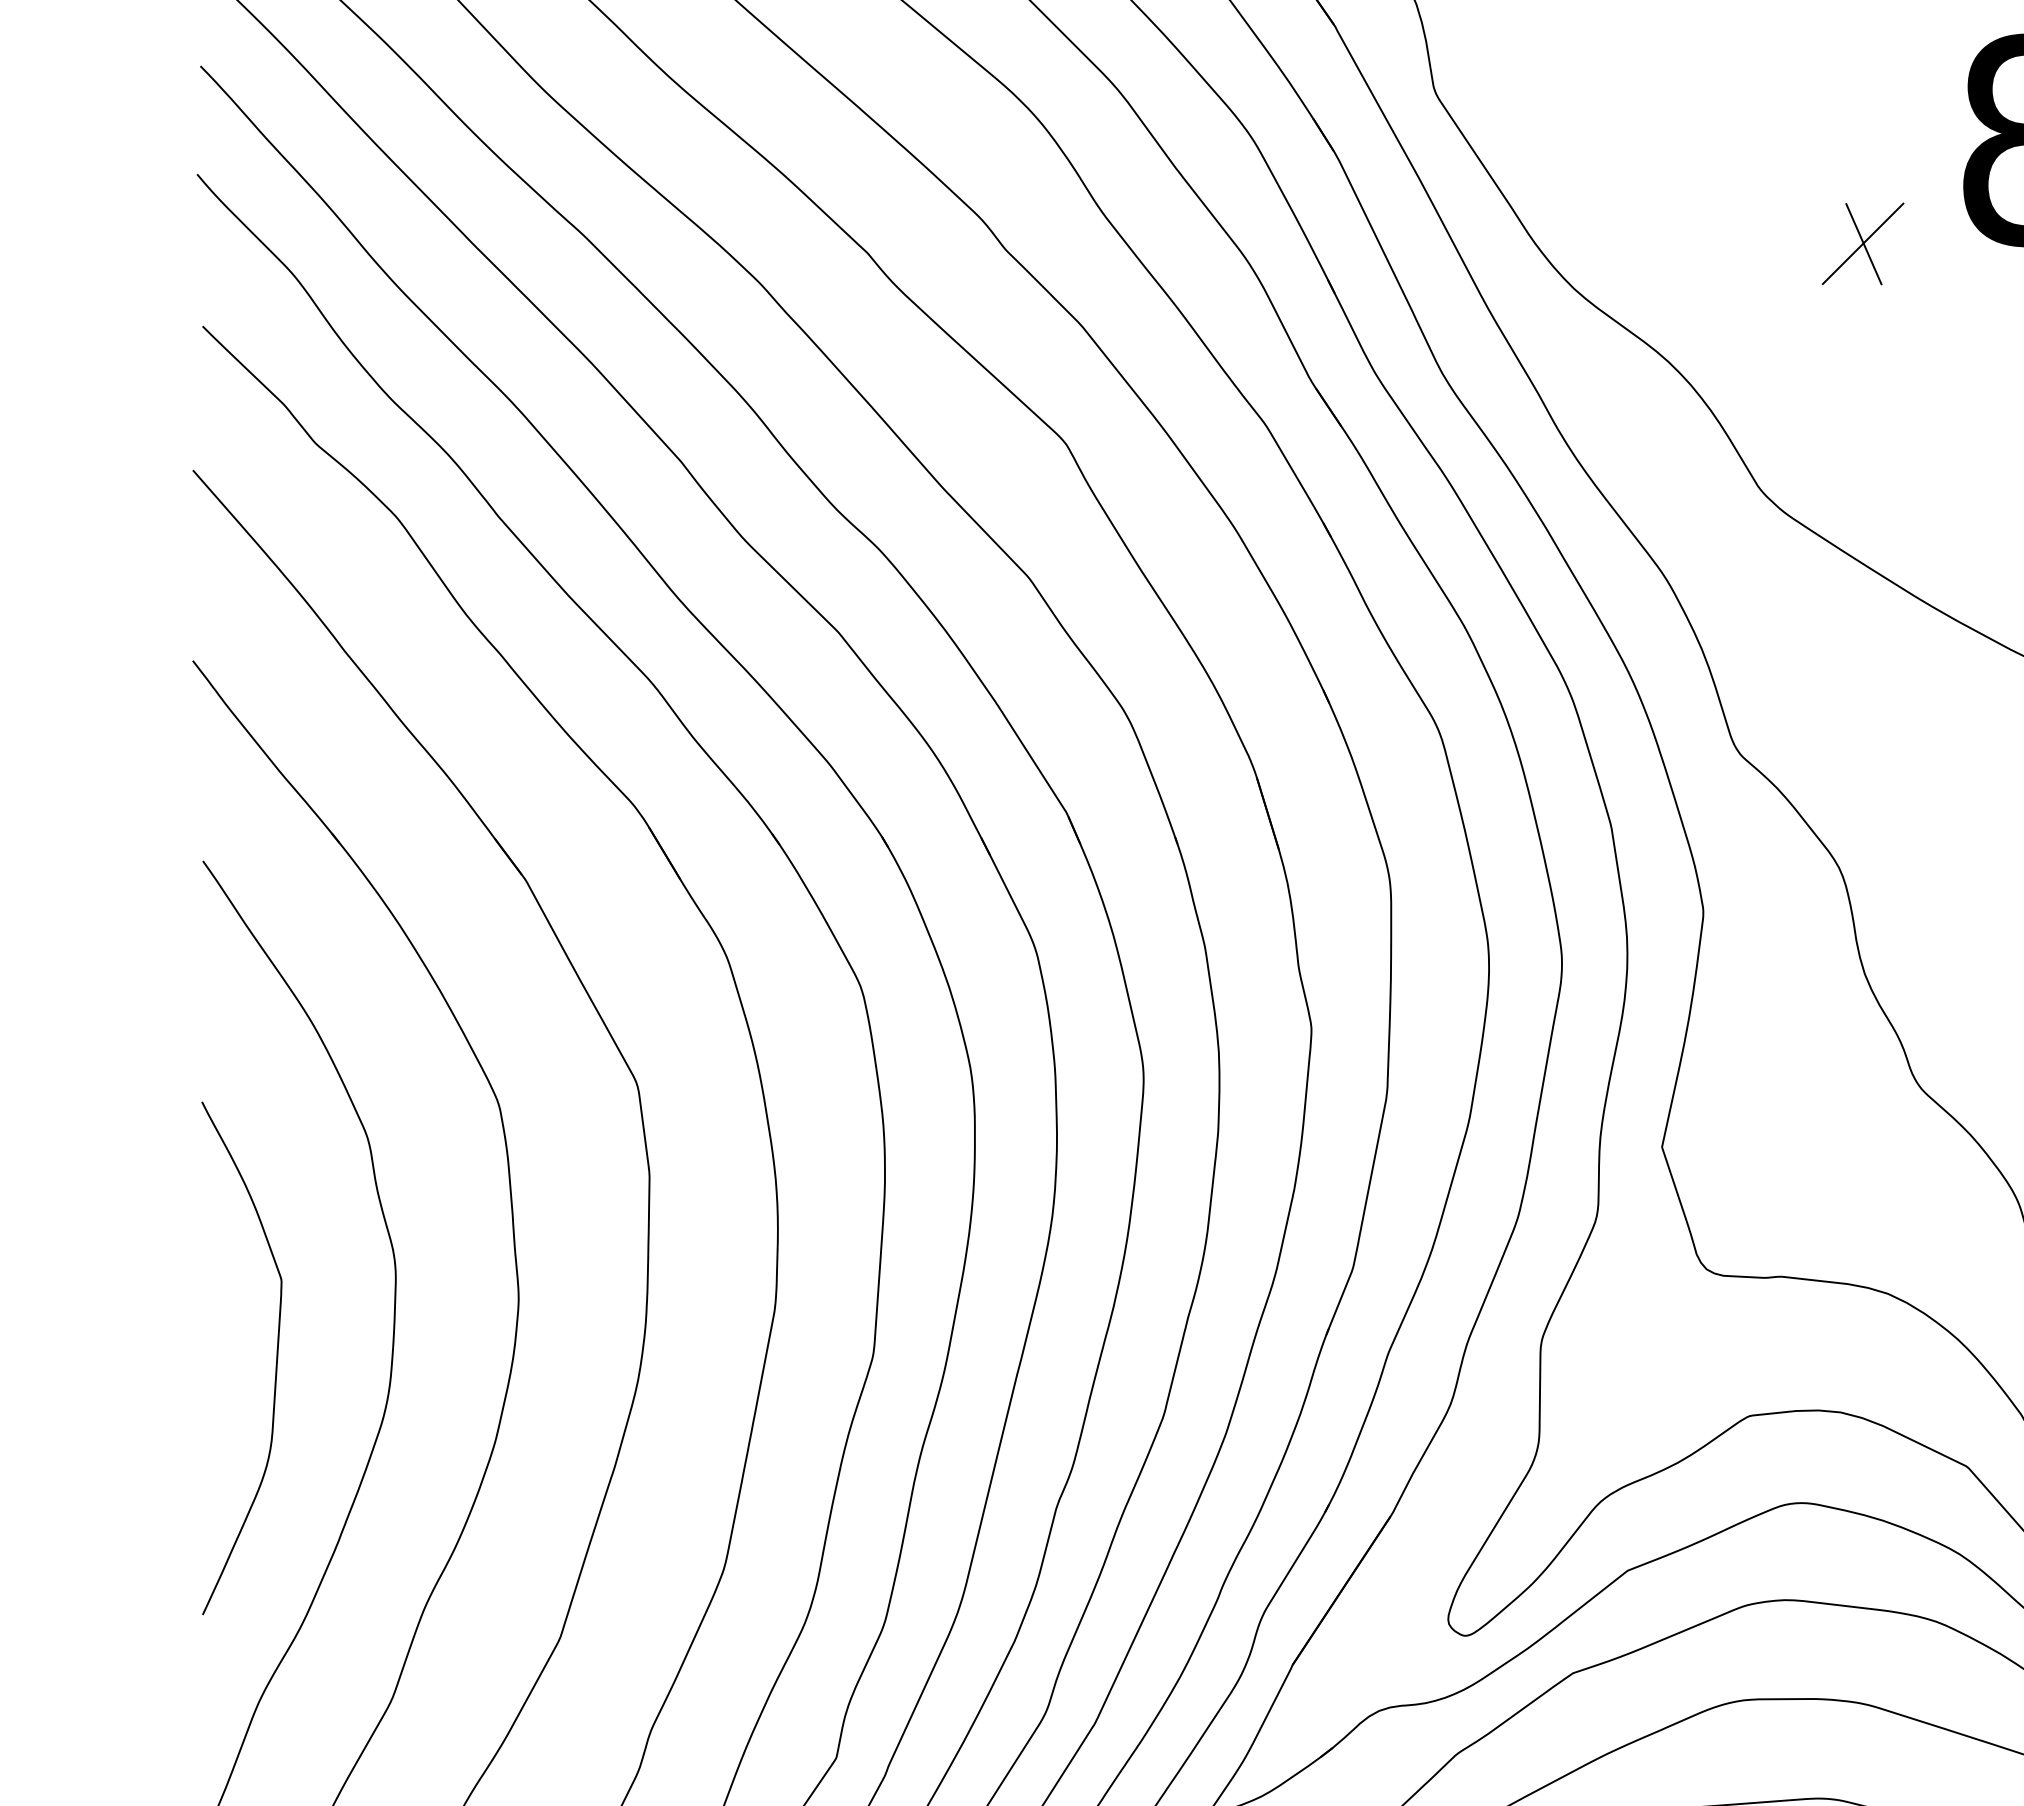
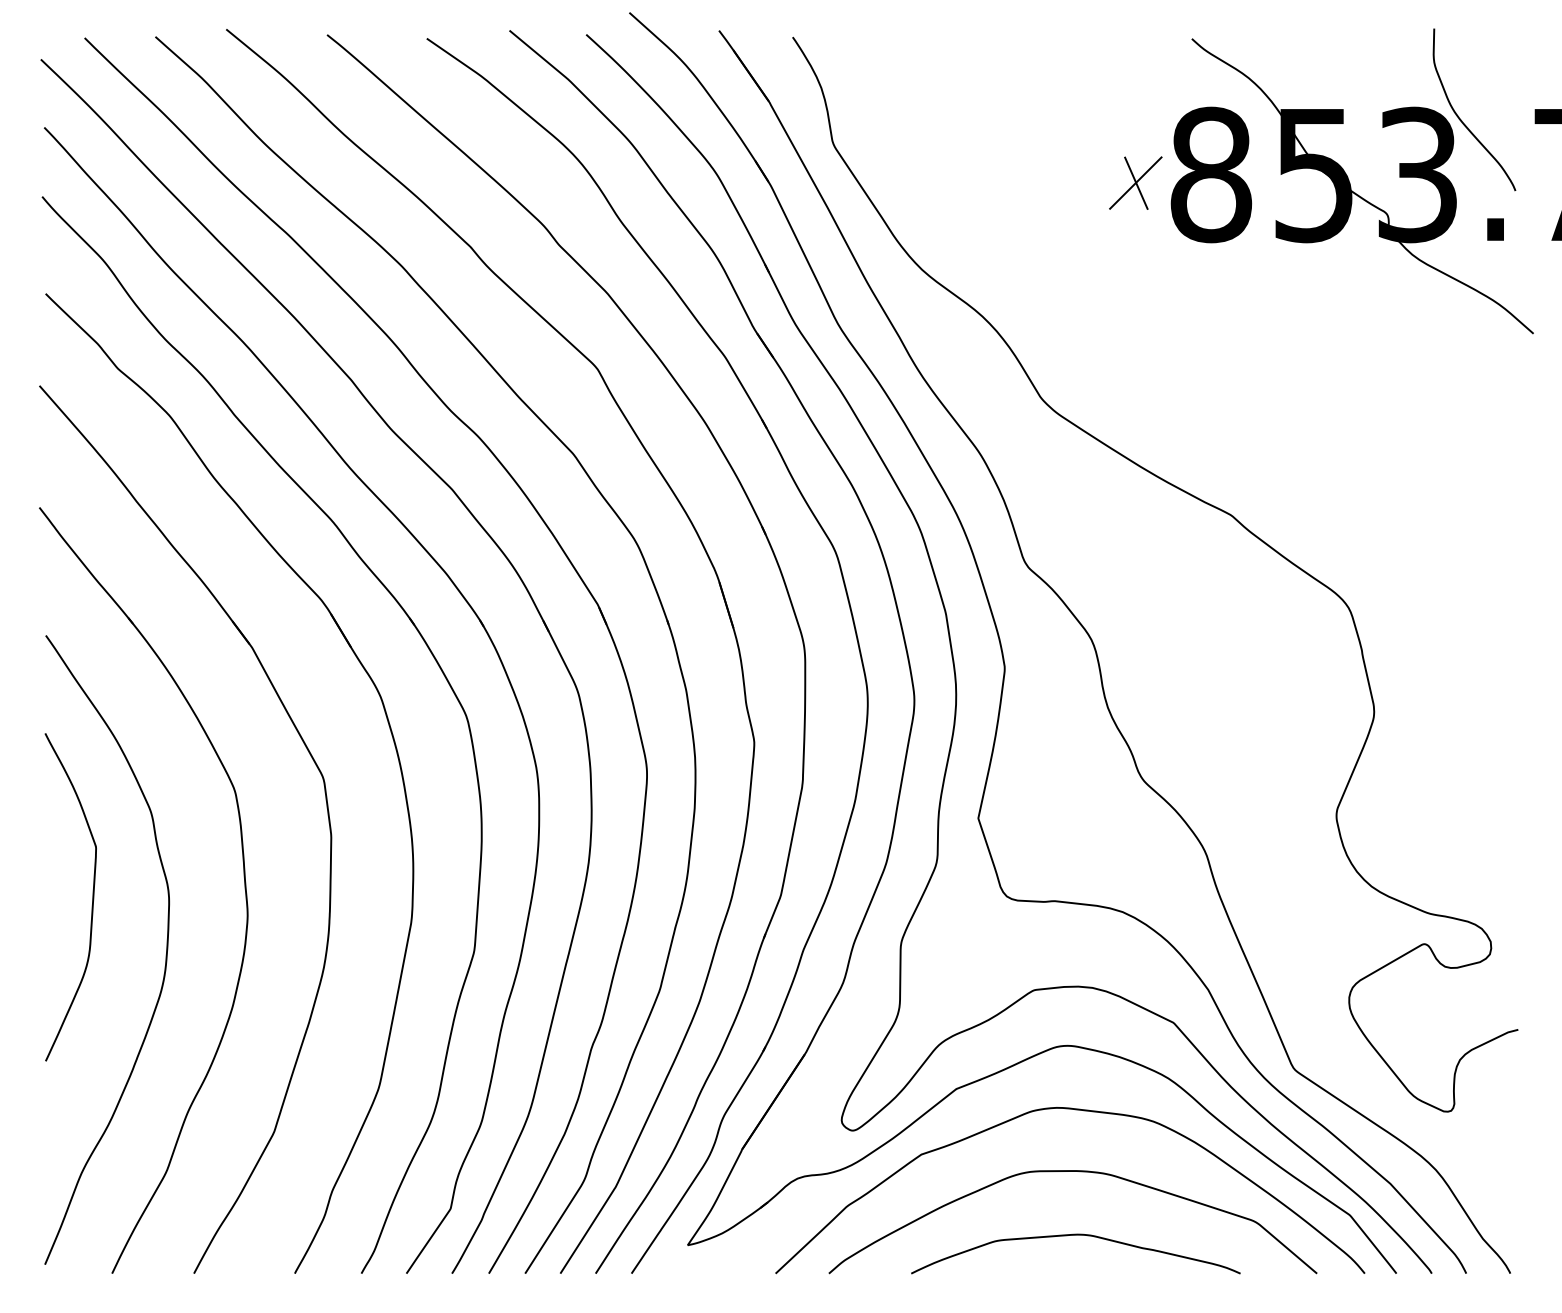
part: (1862, 242) -> (1135, 182), moved
curve: (275, 1358) -> (92, 897), moved

